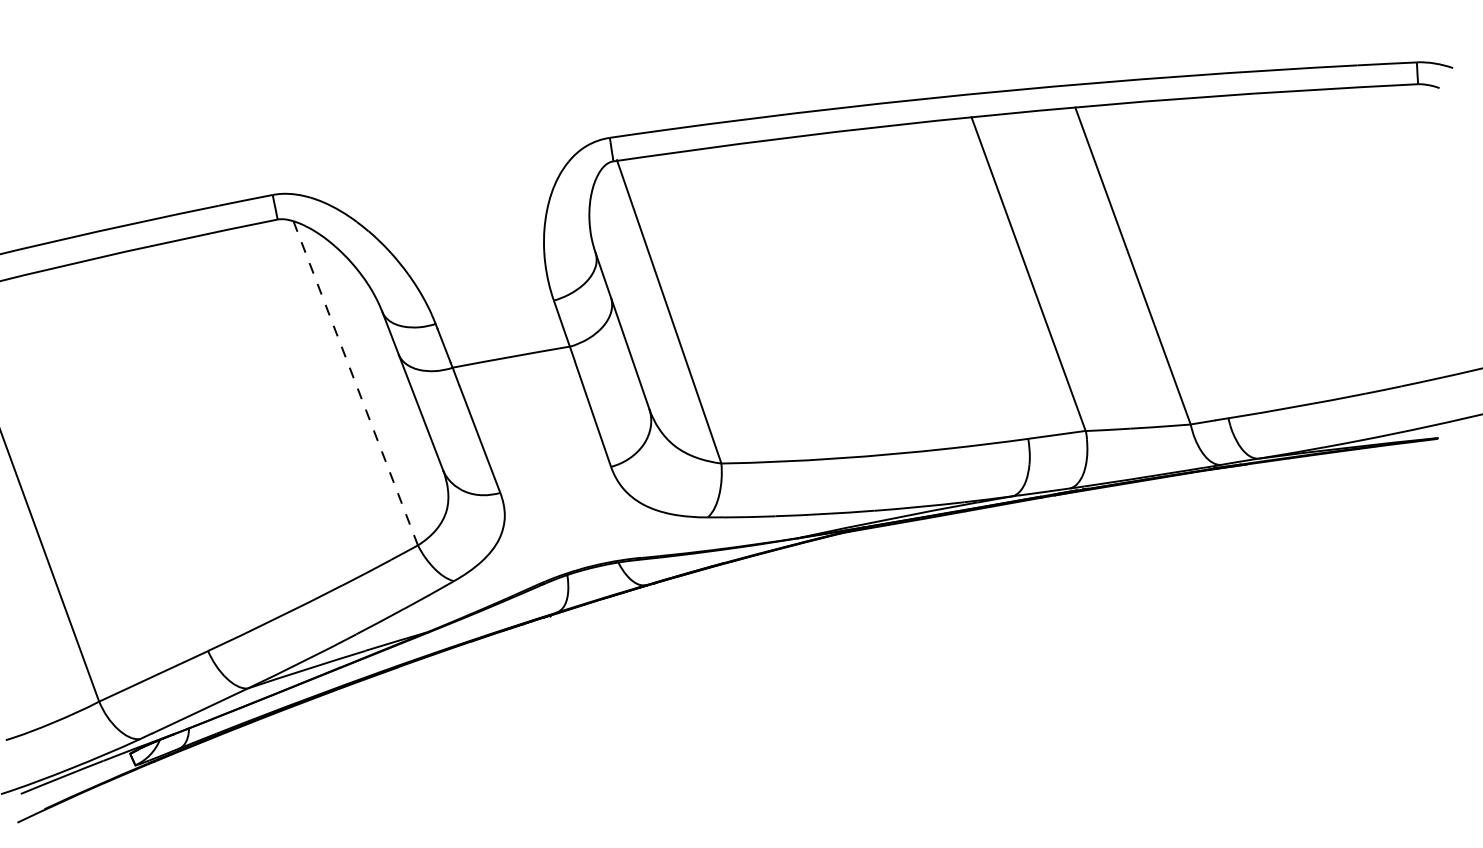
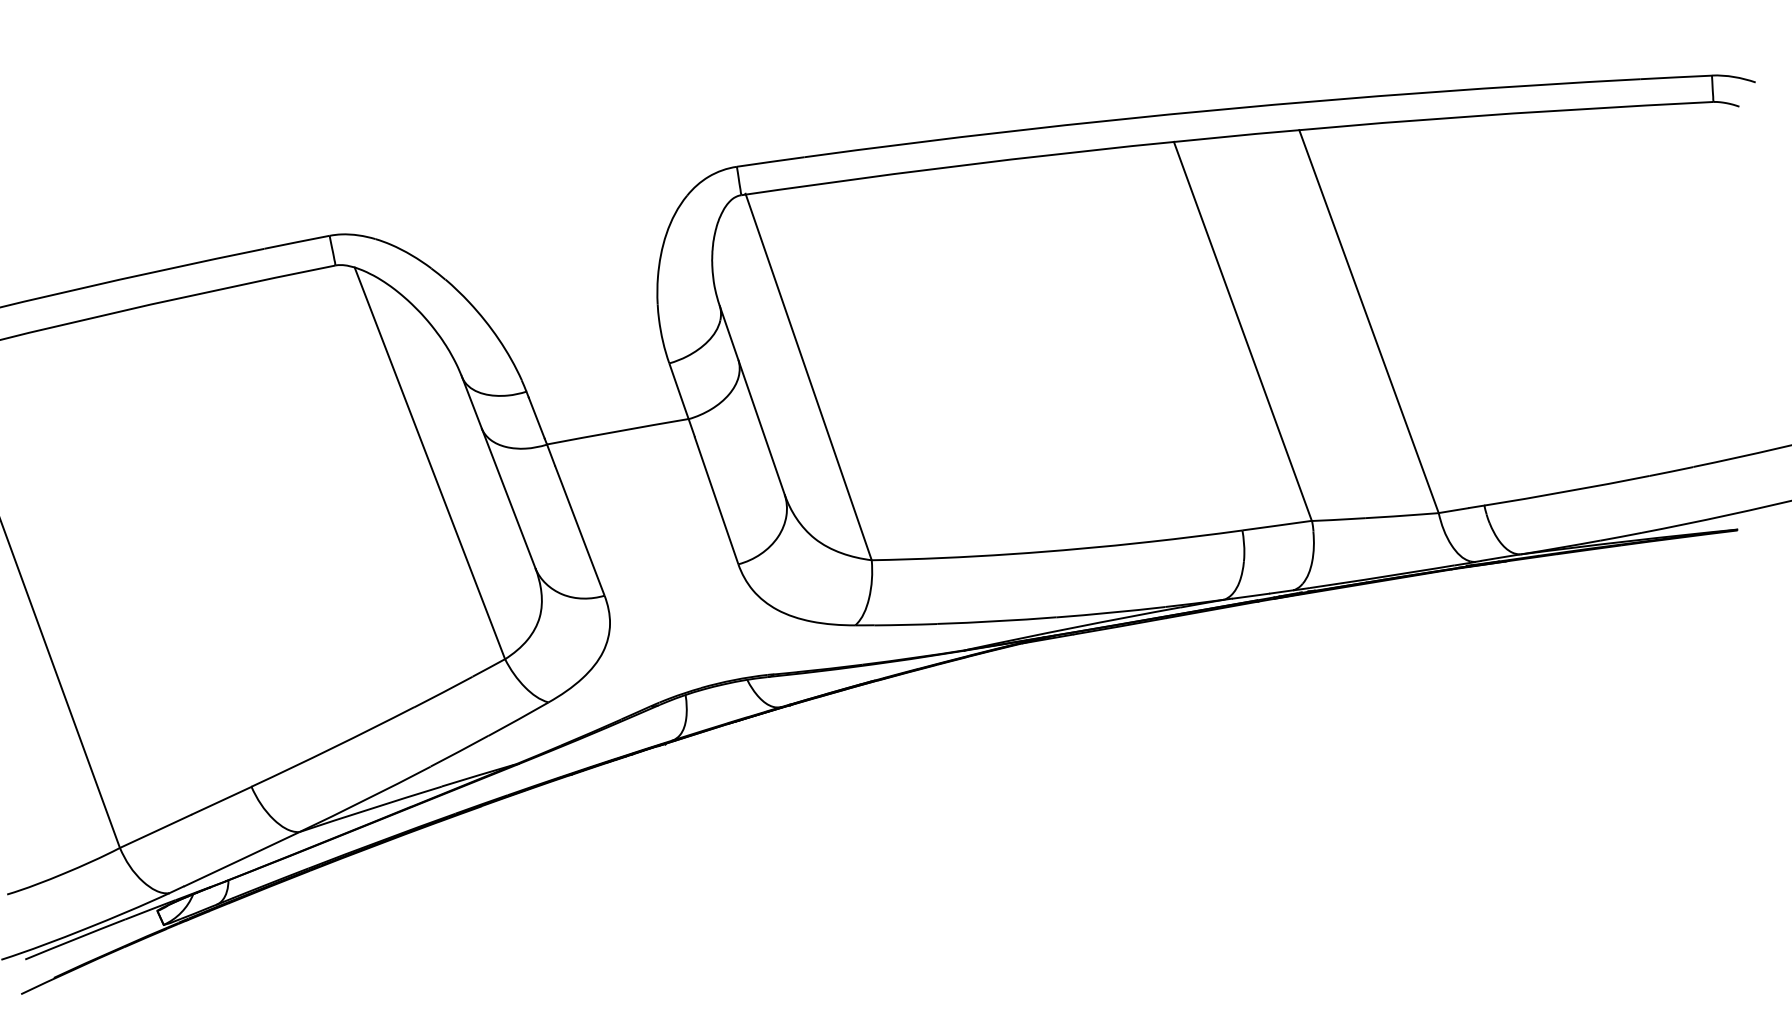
line: (355, 383) -> (429, 463), dashed -> solid

